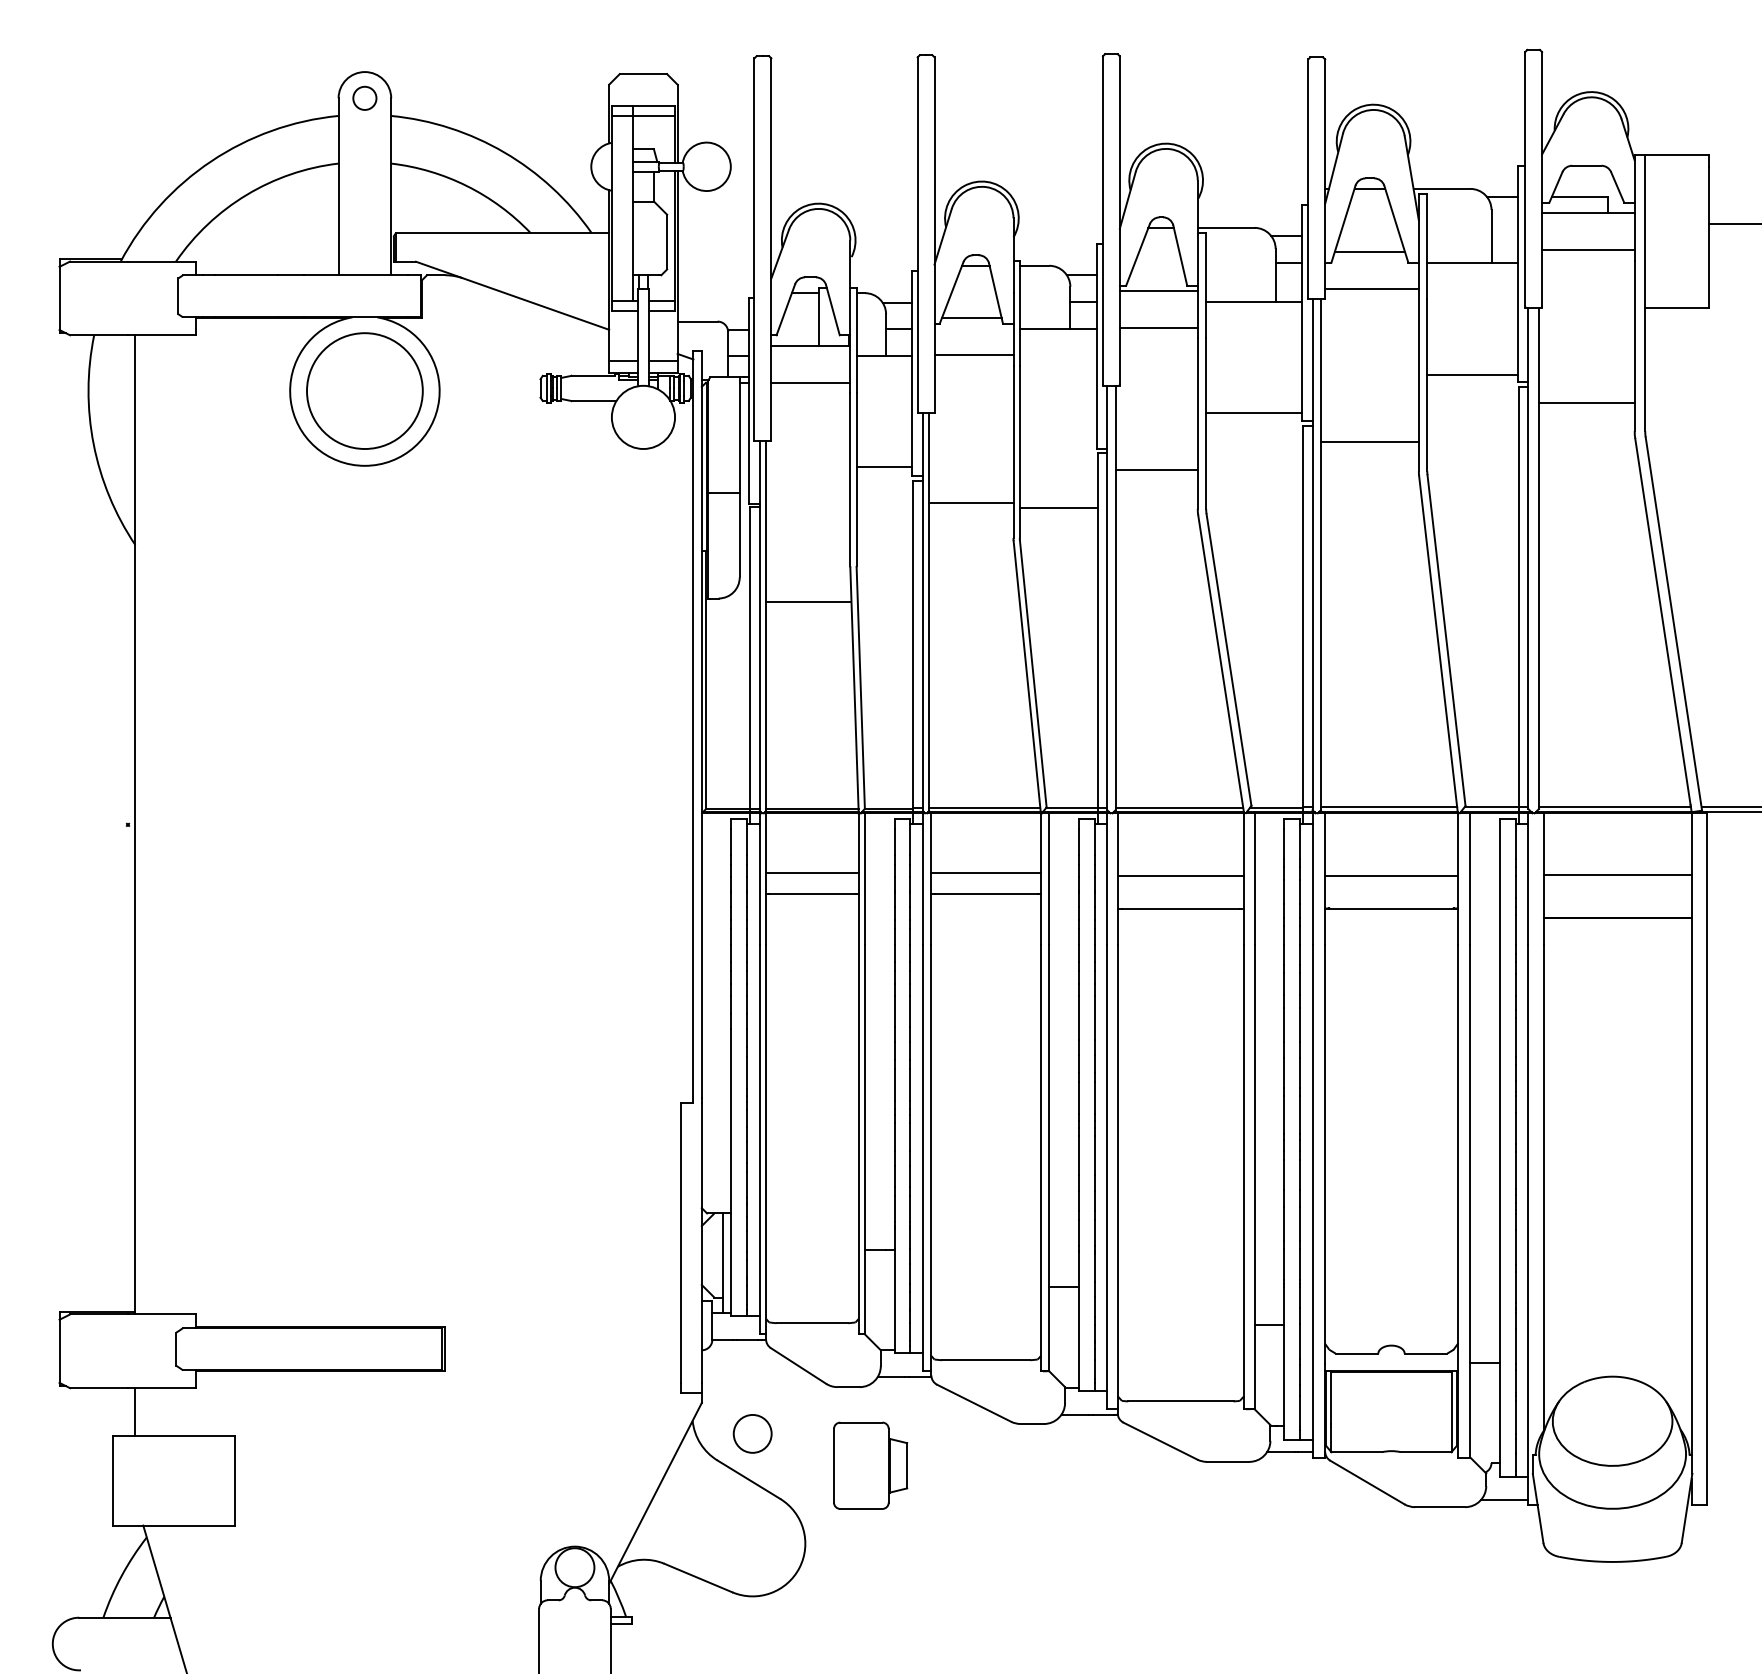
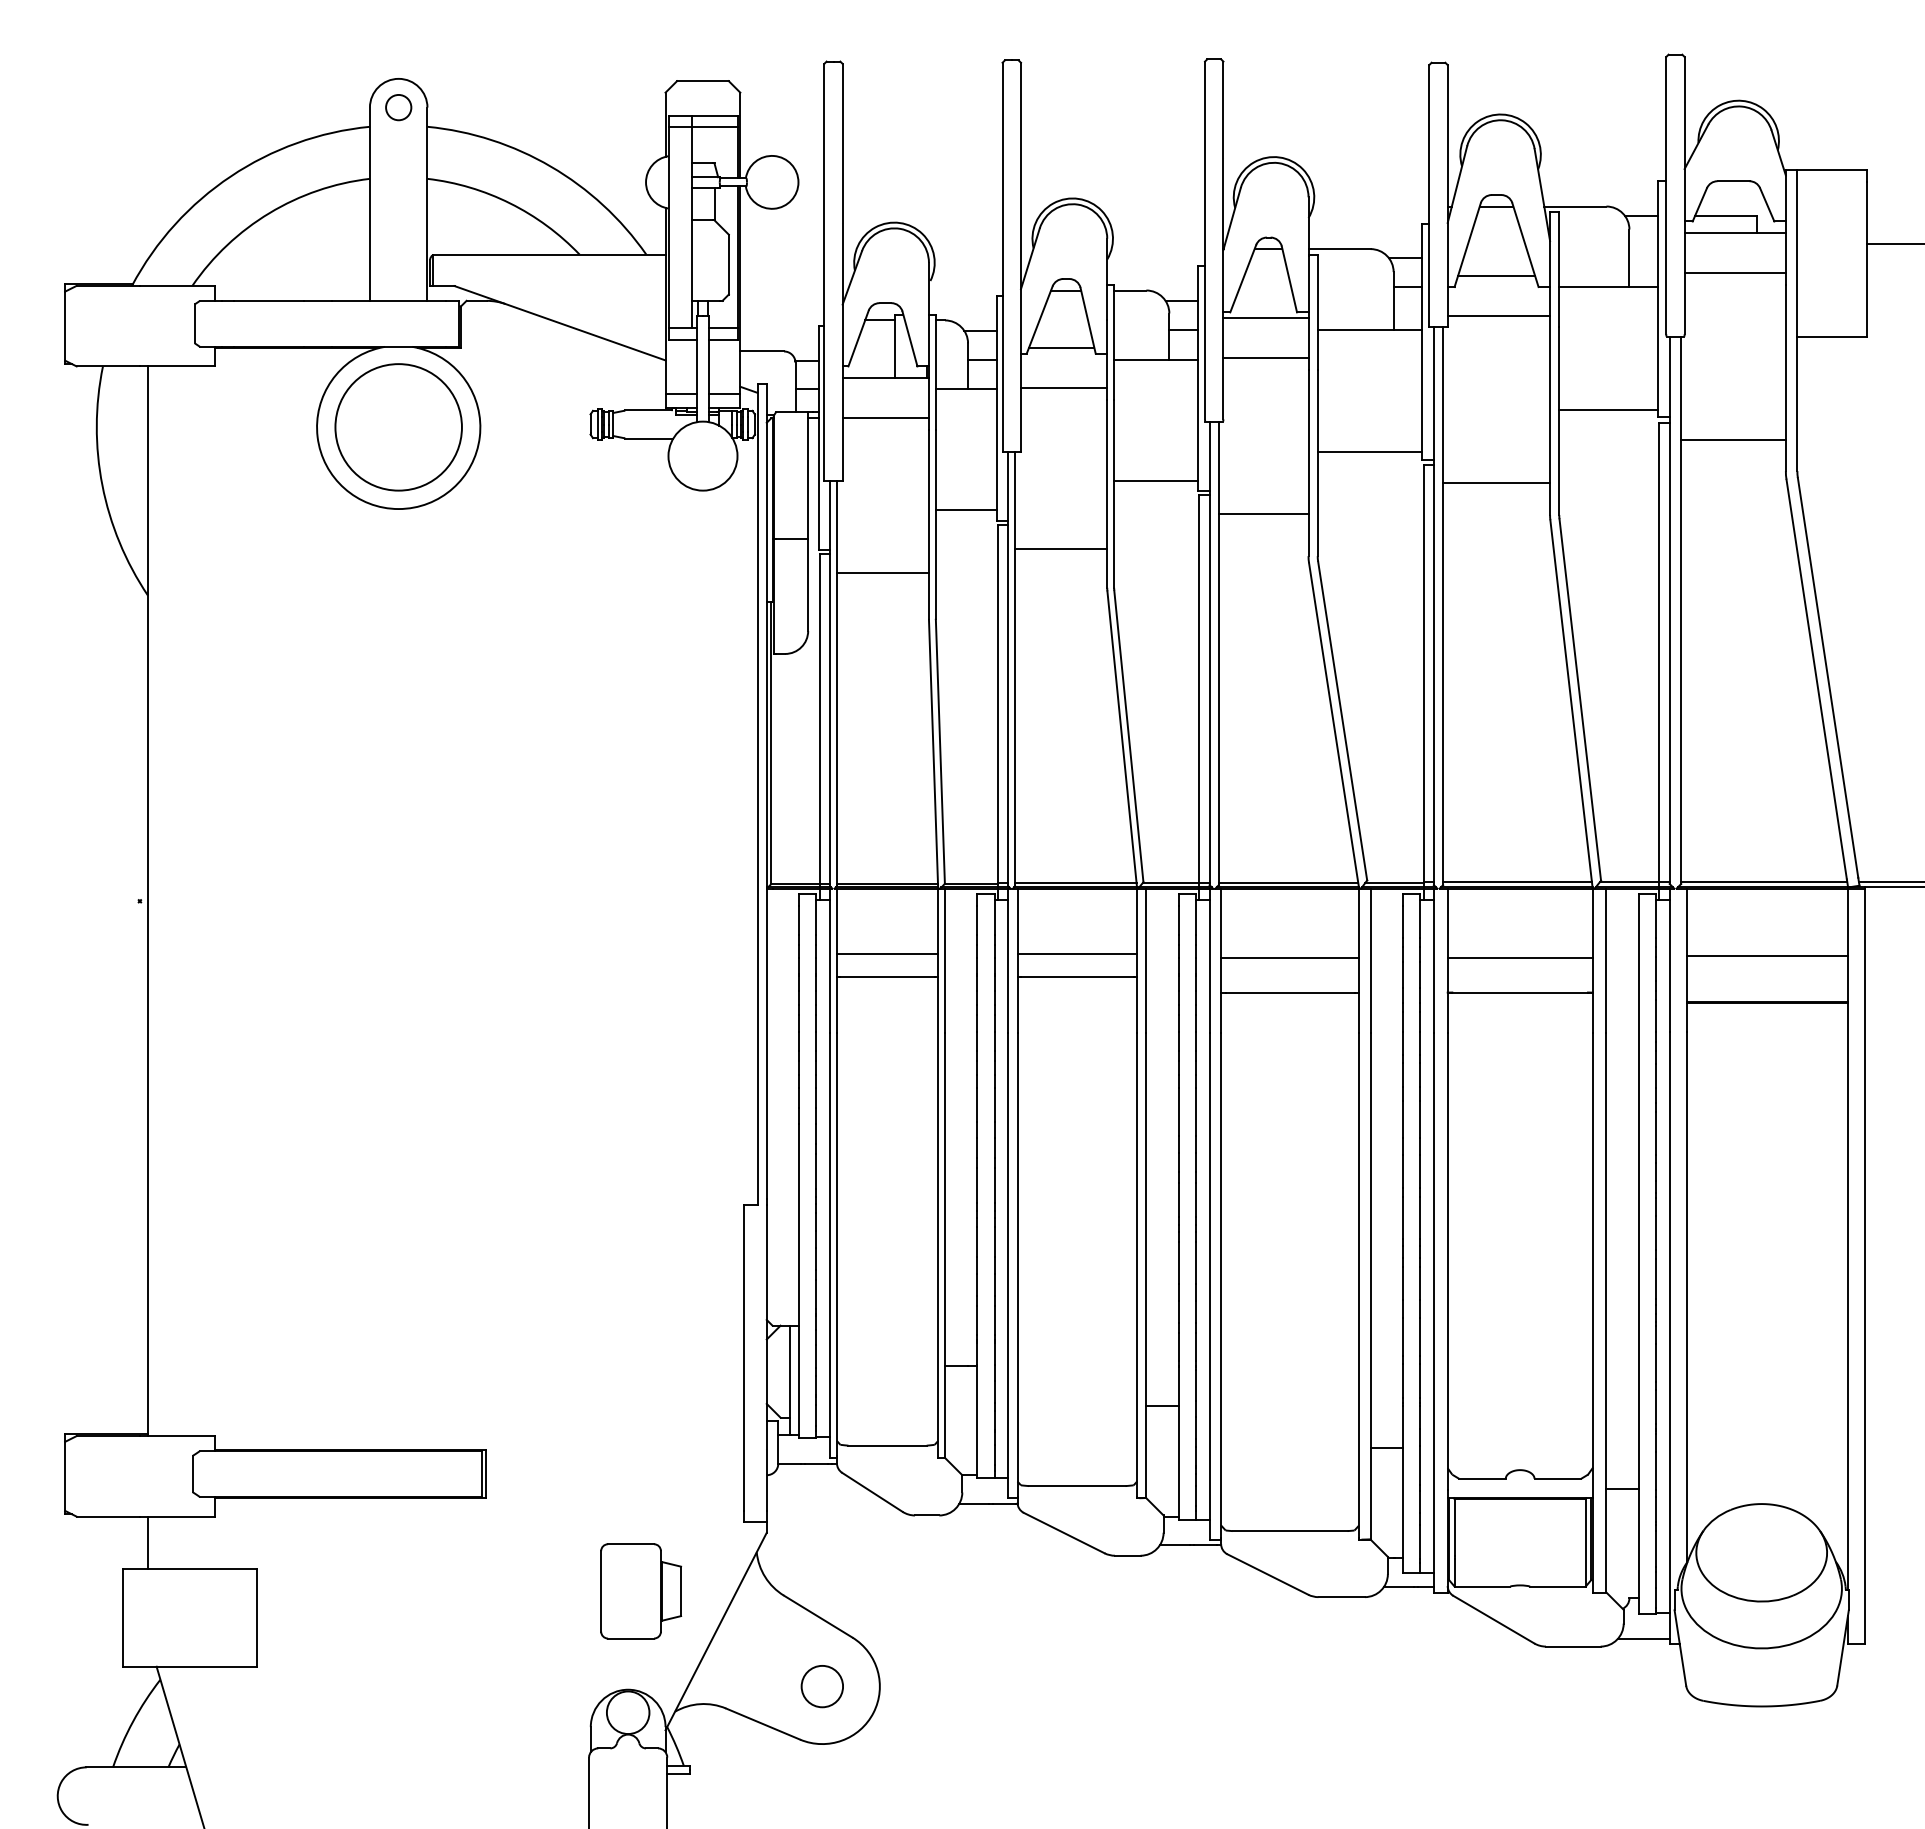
line: (1058, 508) -> (1156, 481), moved
line: (807, 601) -> (882, 573), moved
circle: (751, 1433) -> (821, 1686), moved
part: (870, 1465) -> (641, 1591), moved

